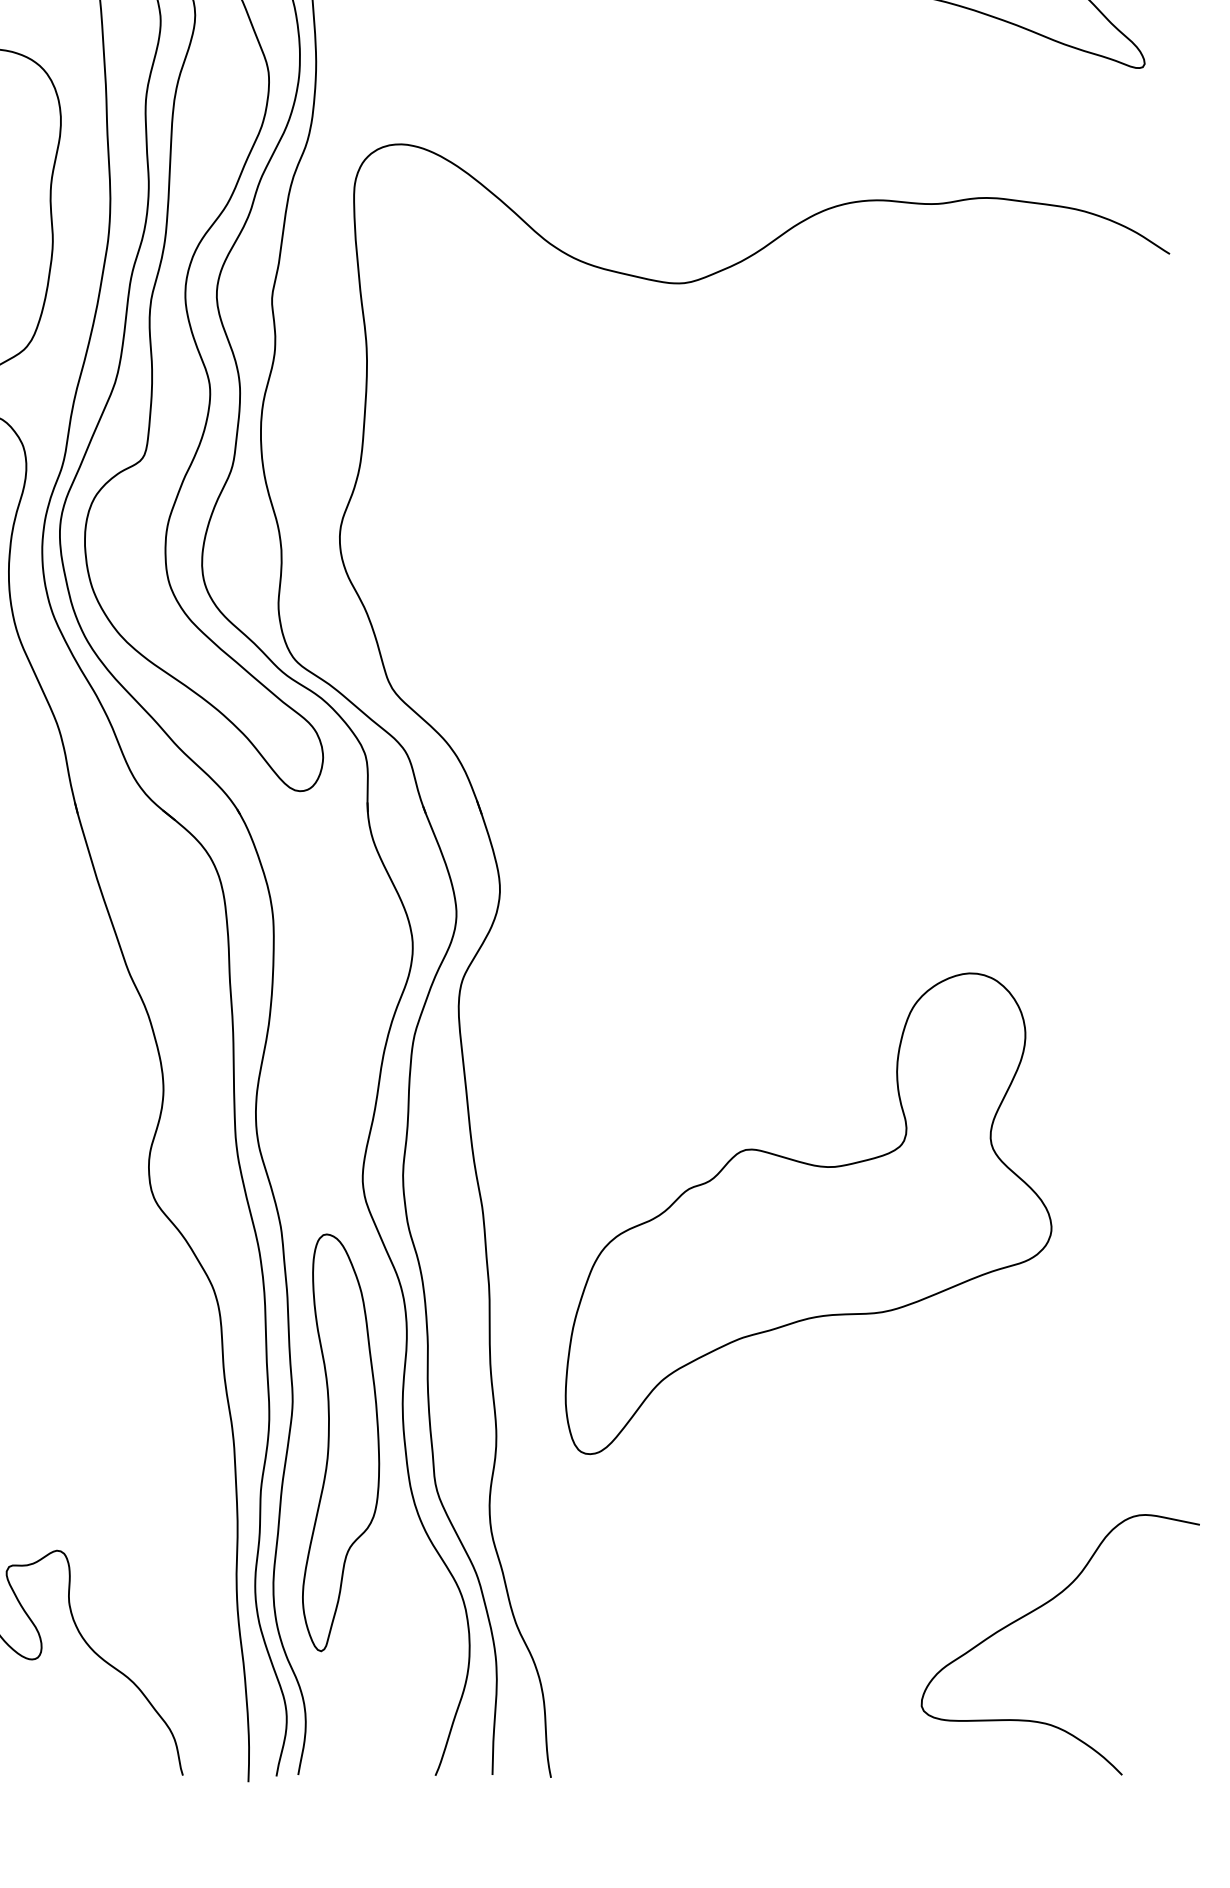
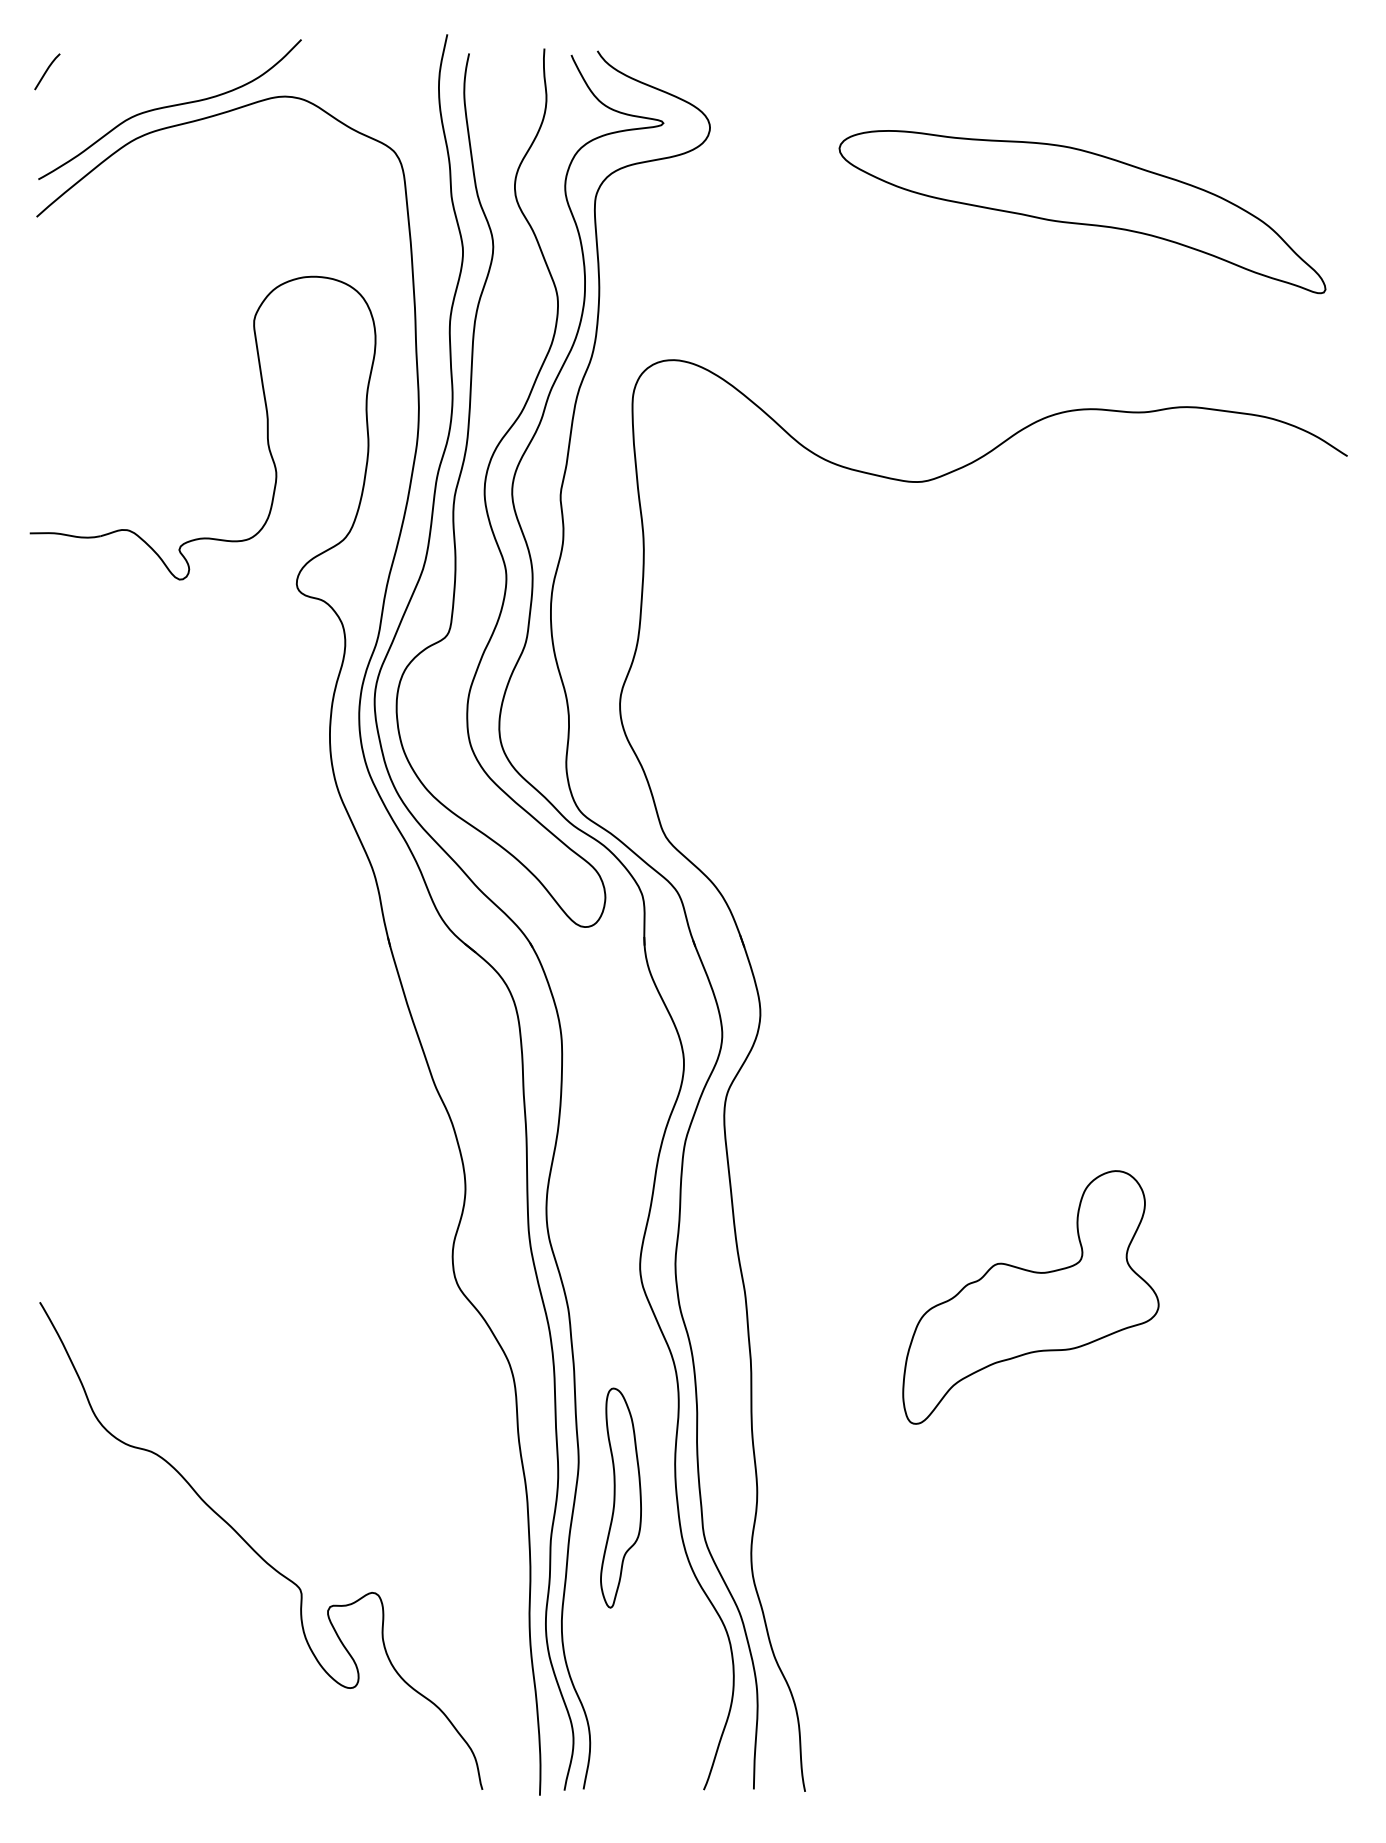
part: (808, 1213) -> (1030, 1297), size x0.6
part: (340, 1441) -> (620, 1497), size x0.6
curve: (1042, 1607) -> (1235, 1642), removed

